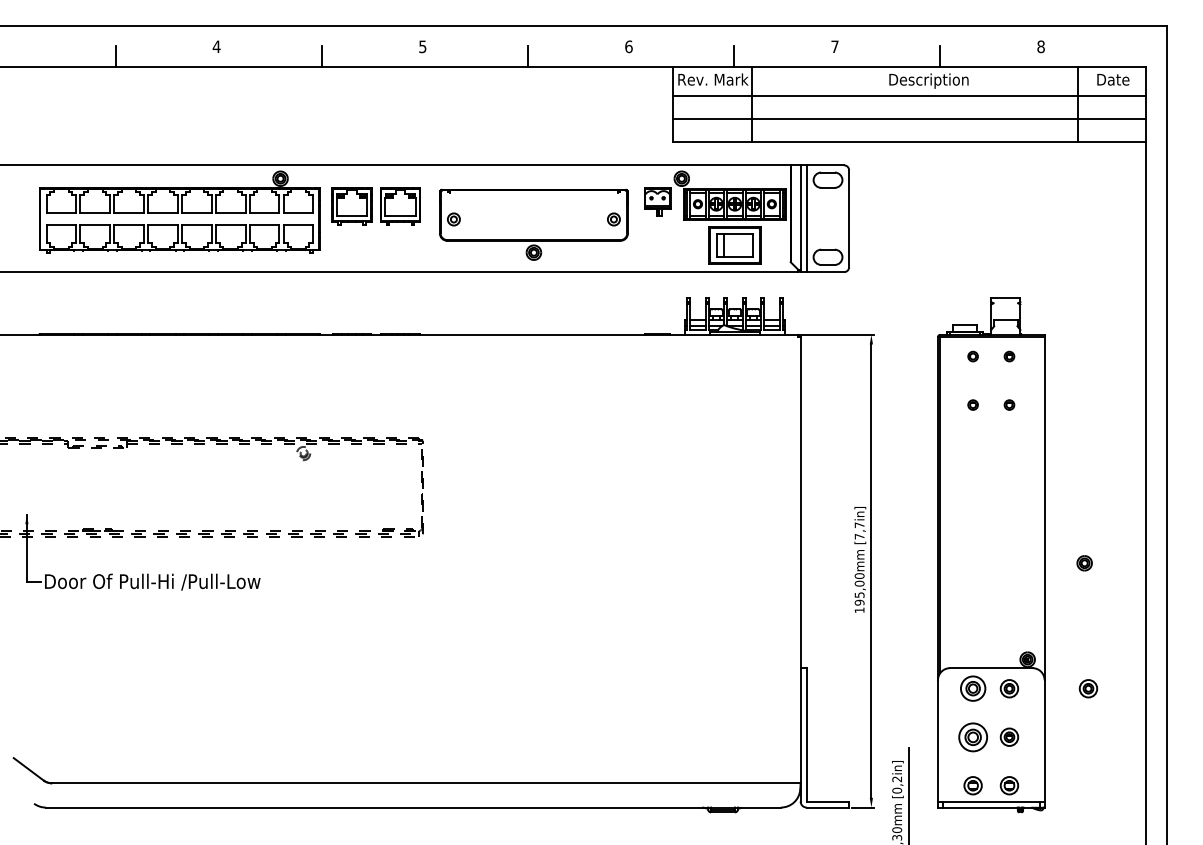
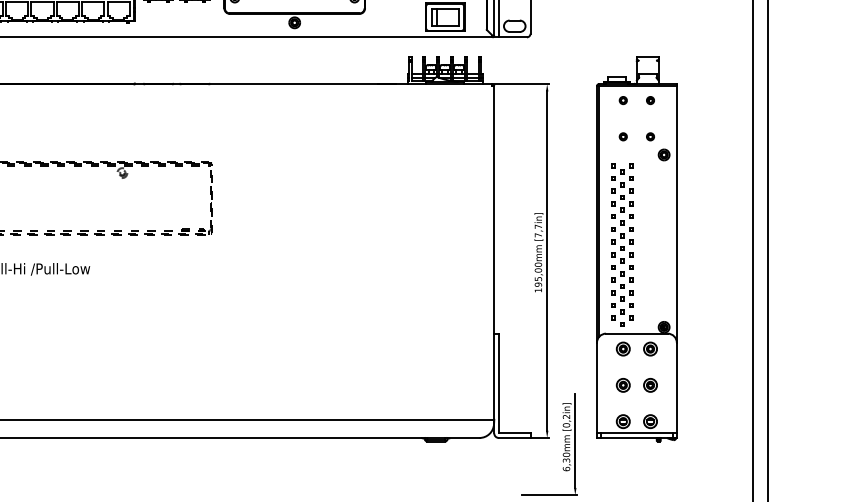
part: (971, 549) -> (622, 244), added
part: (1084, 563) -> (664, 155), moved
part: (972, 688) -> (622, 348), size x0.71
part: (1088, 688) -> (709, 348), removed
part: (972, 736) -> (622, 384), size x0.62

